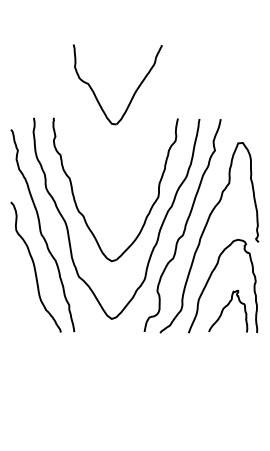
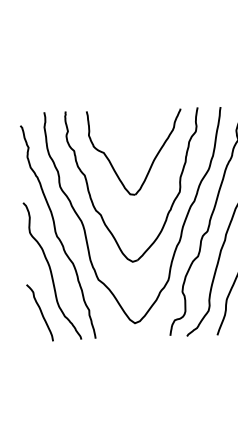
part: (133, 93) -> (152, 161), moved
curve: (23, 305) -> (40, 312), added

